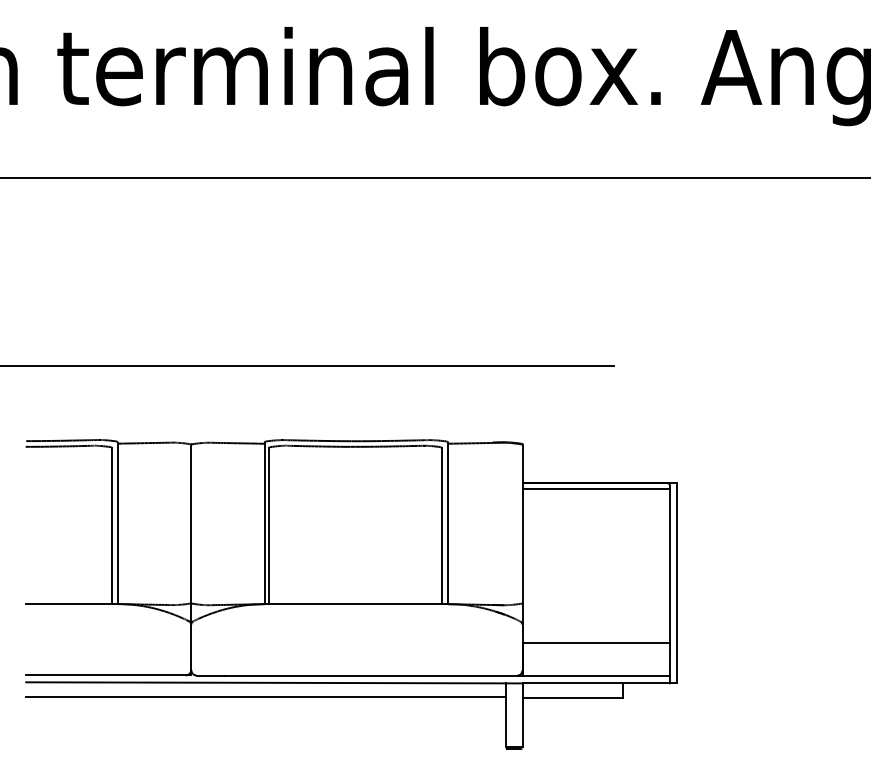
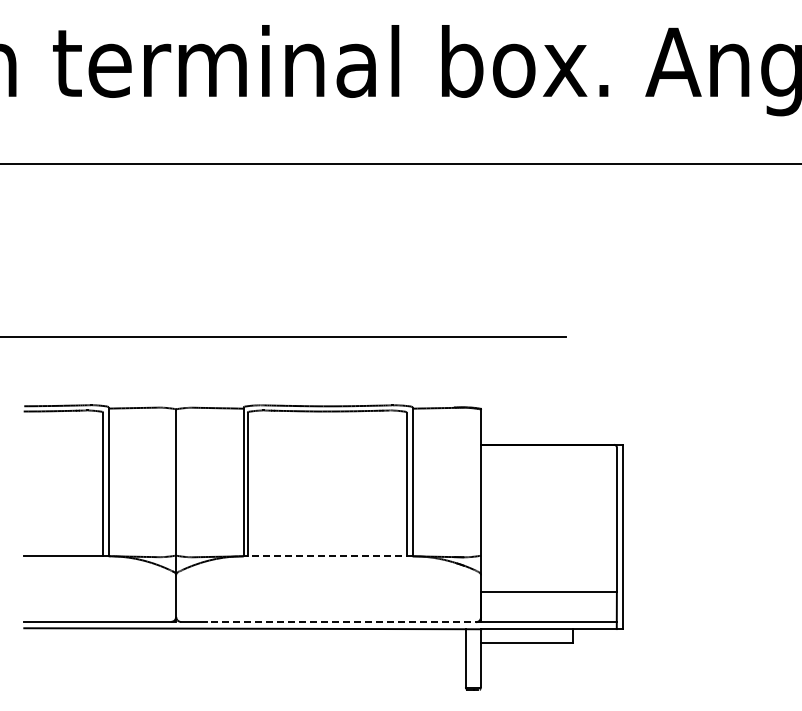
line: (595, 489) -> (548, 450), removed
line: (355, 604) -> (327, 556), solid -> dashed
line: (373, 674) -> (343, 621), solid -> dashed
line: (265, 697) -> (244, 642), removed

